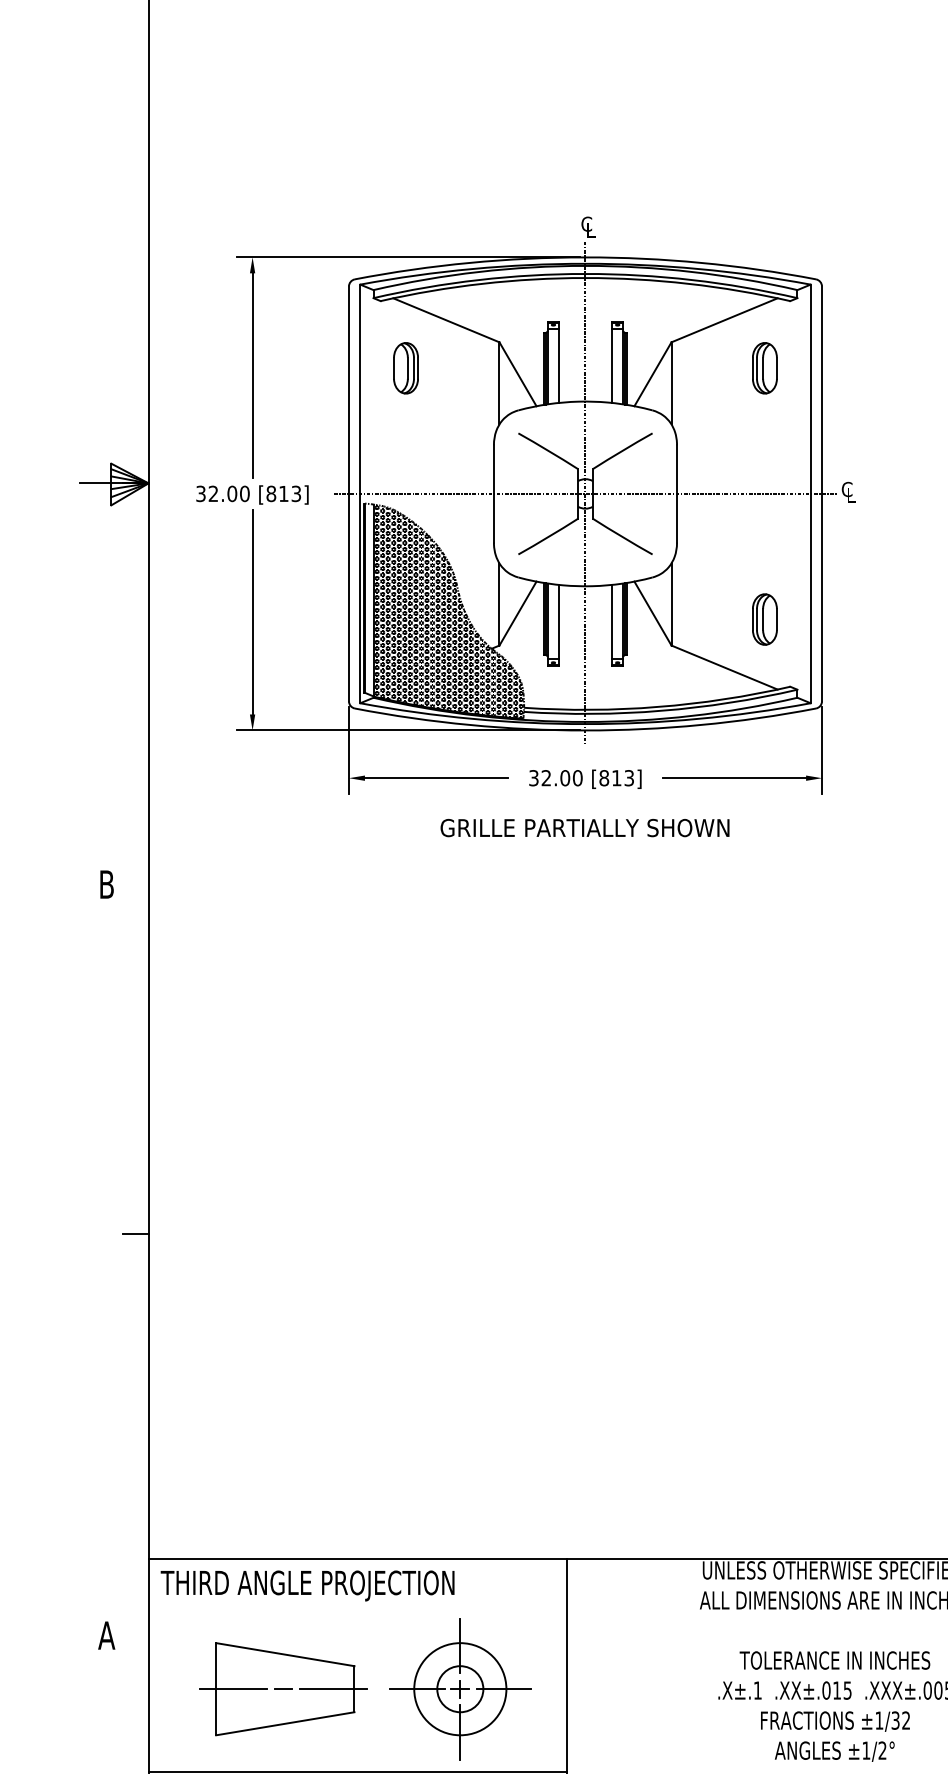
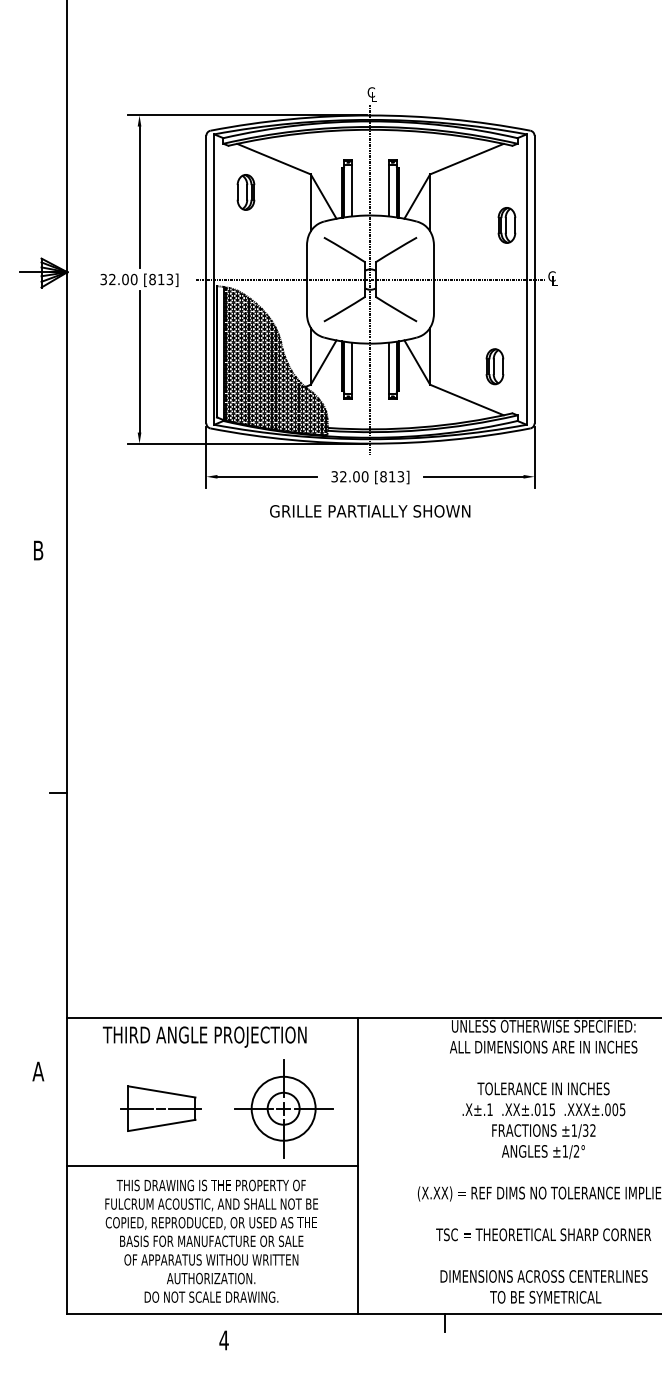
part: (764, 368) -> (506, 225), moved
text: (307, 1585) -> (204, 1036), moved
part: (282, 1688) -> (160, 1108), size x0.7

